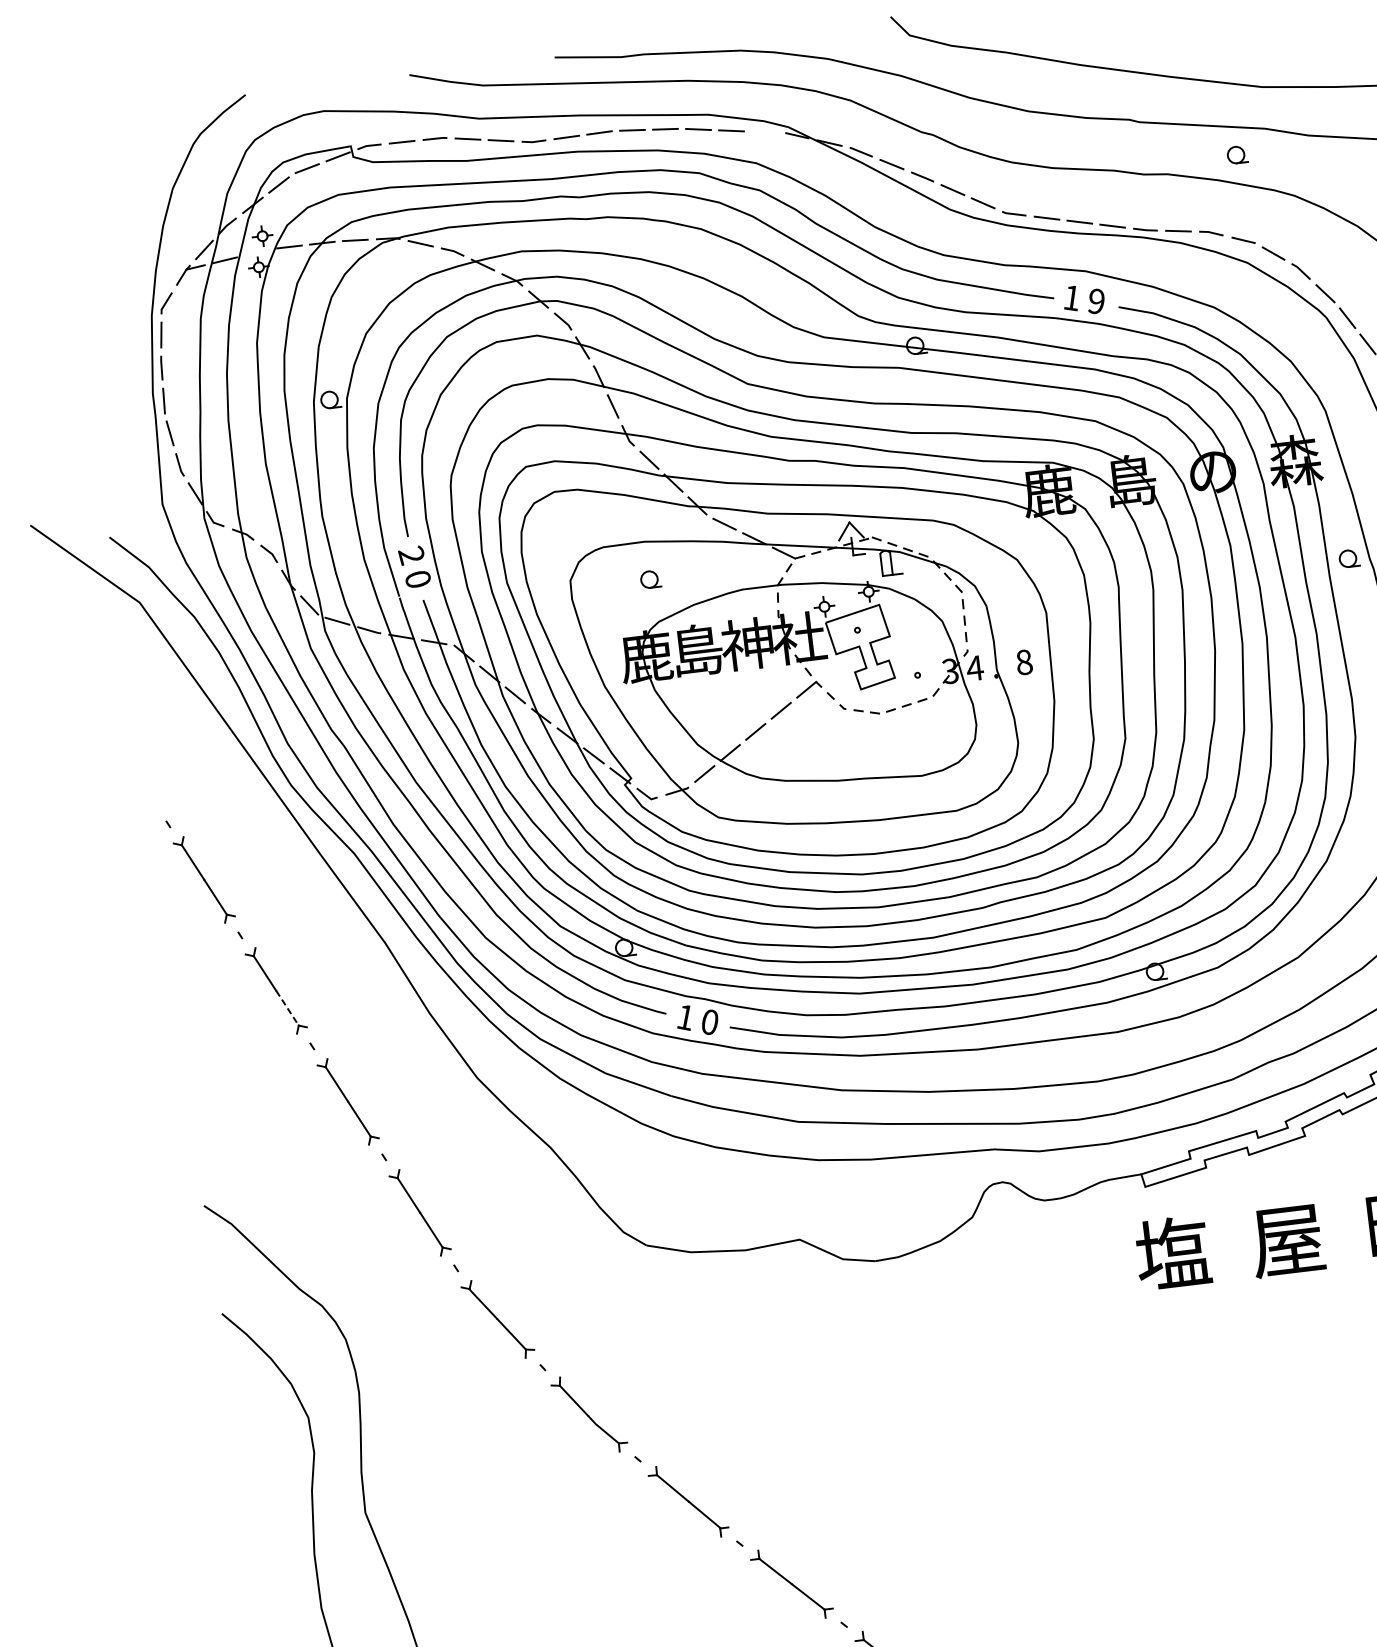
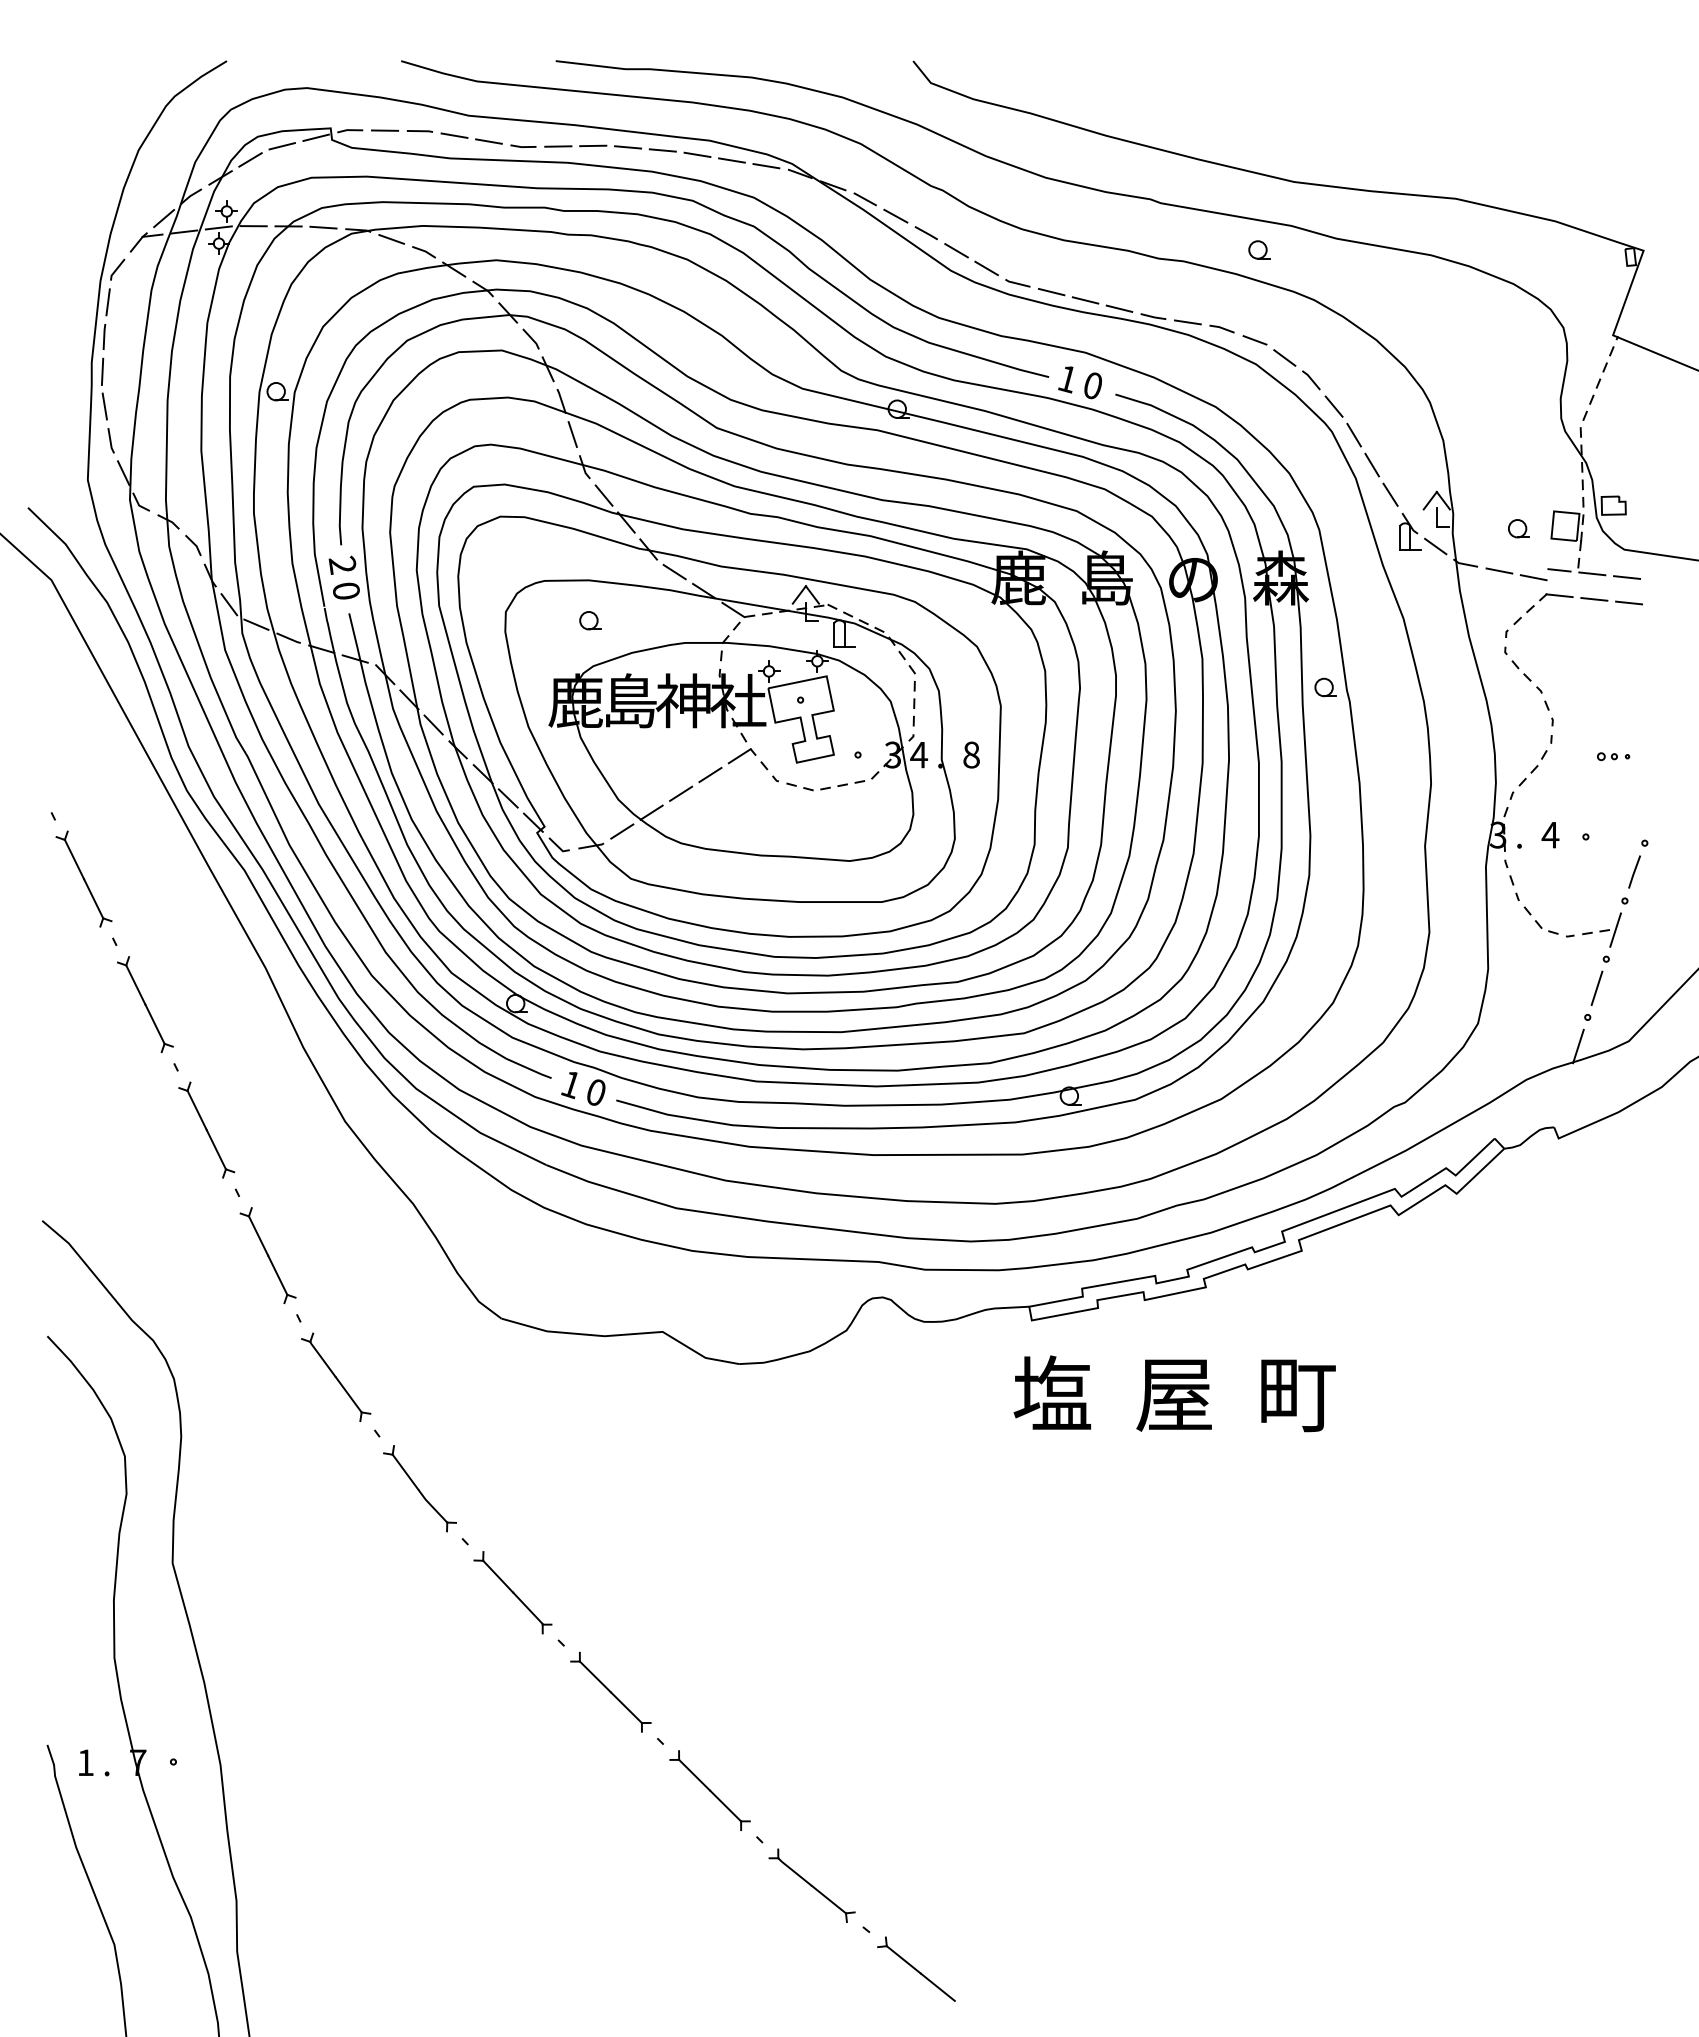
line: (764, 132) -> (766, 166), added
line: (256, 252) -> (218, 227), added
text: (1095, 301) -> (1092, 385), 9 -> 0
line: (288, 1008) -> (155, 1024), dashed -> solid

